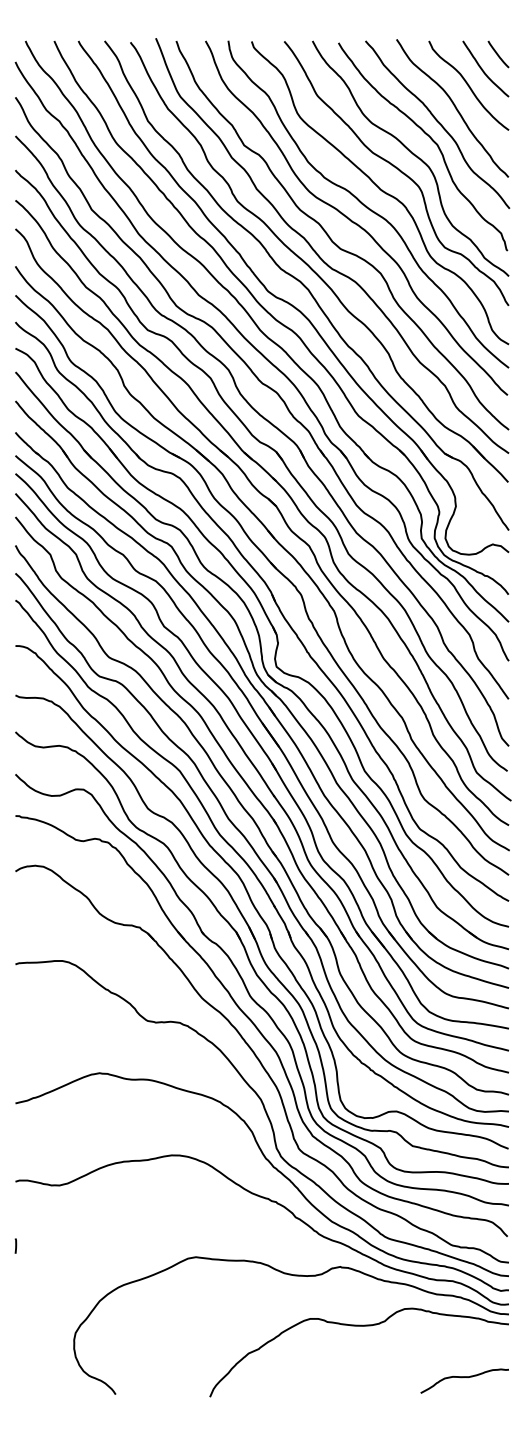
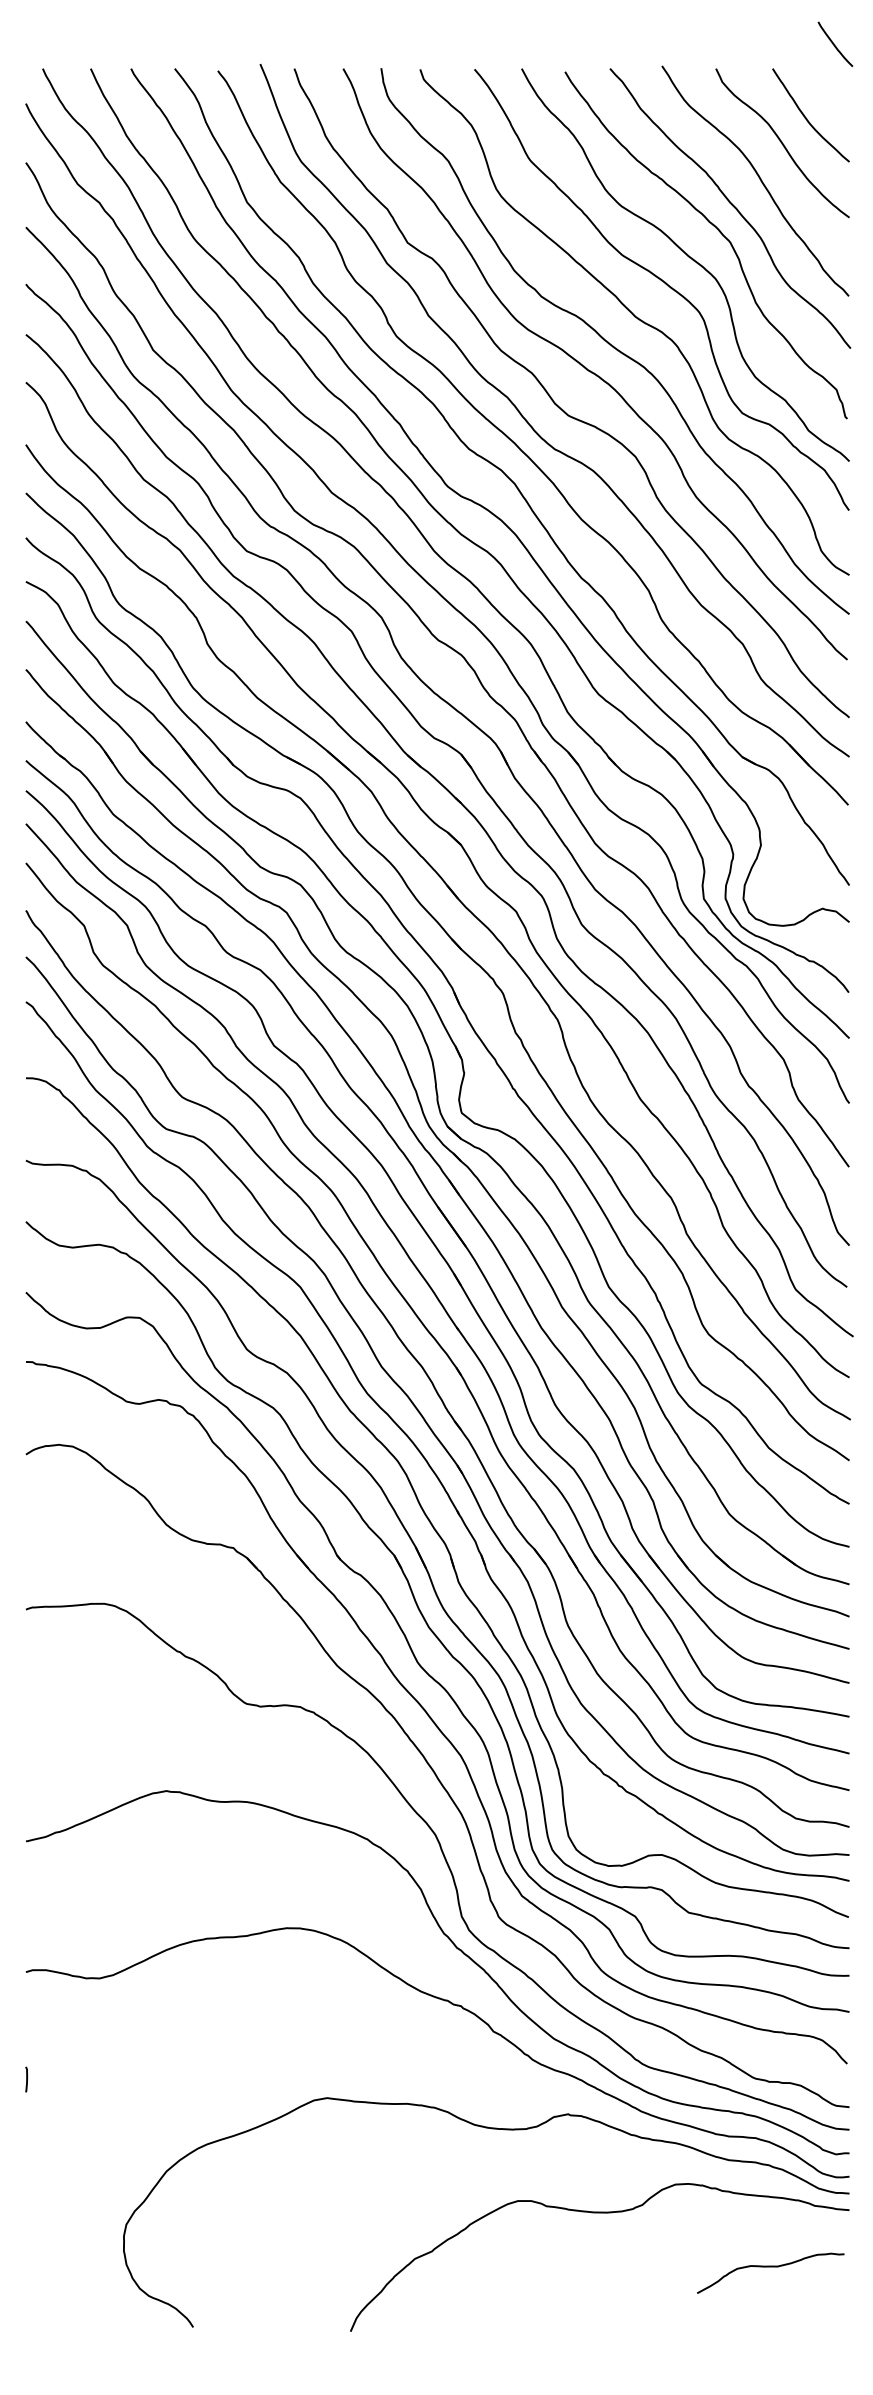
curve: (498, 54) -> (835, 44), moved
curve: (462, 1378) -> (766, 2268), moved

